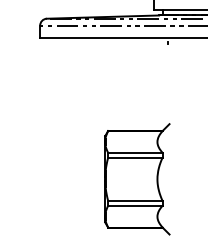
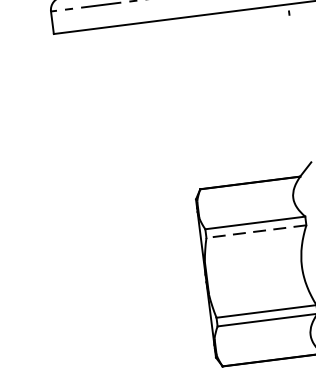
line: (134, 157) -> (254, 231), solid -> dashed

